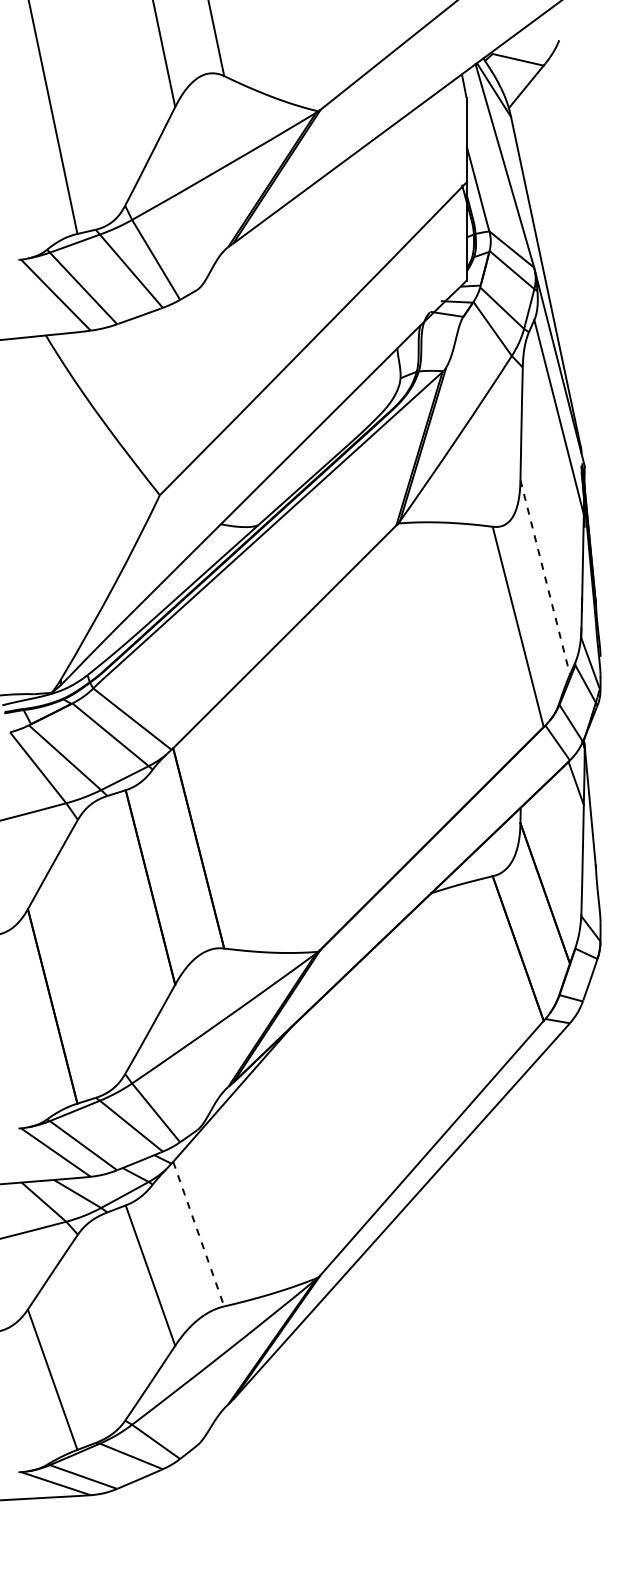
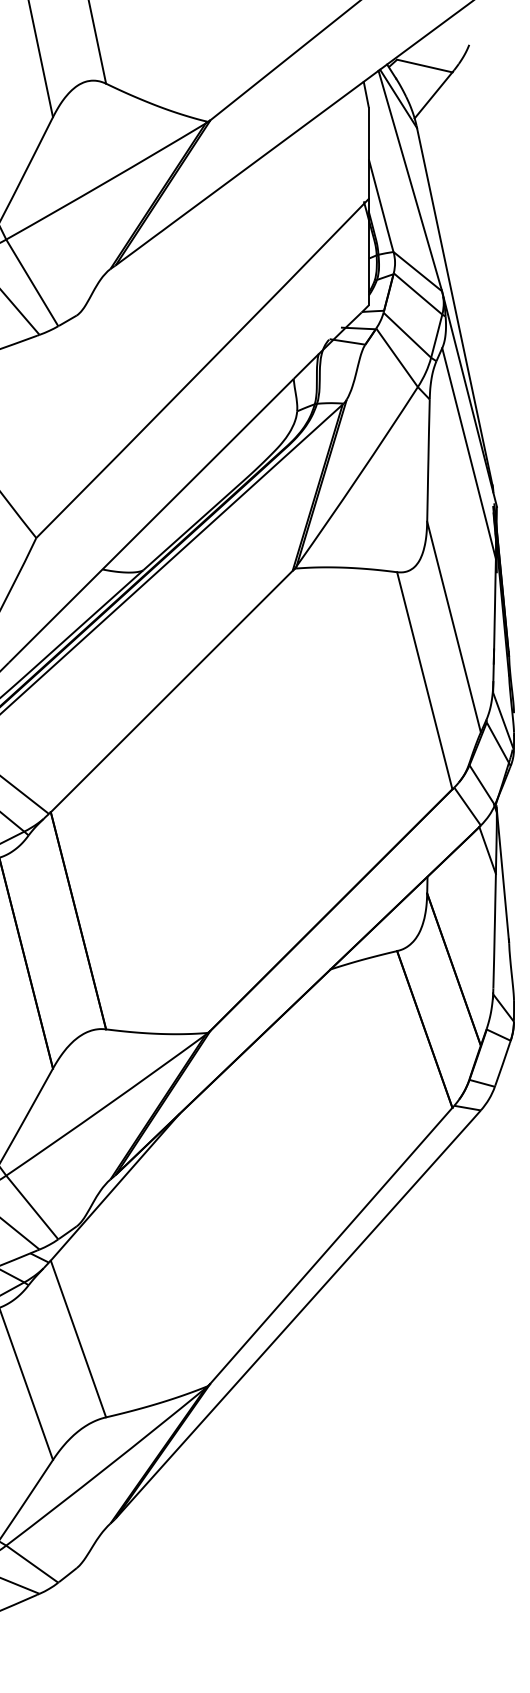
line: (545, 577) -> (454, 627), dashed -> solid
line: (198, 1234) -> (78, 1339), dashed -> solid

